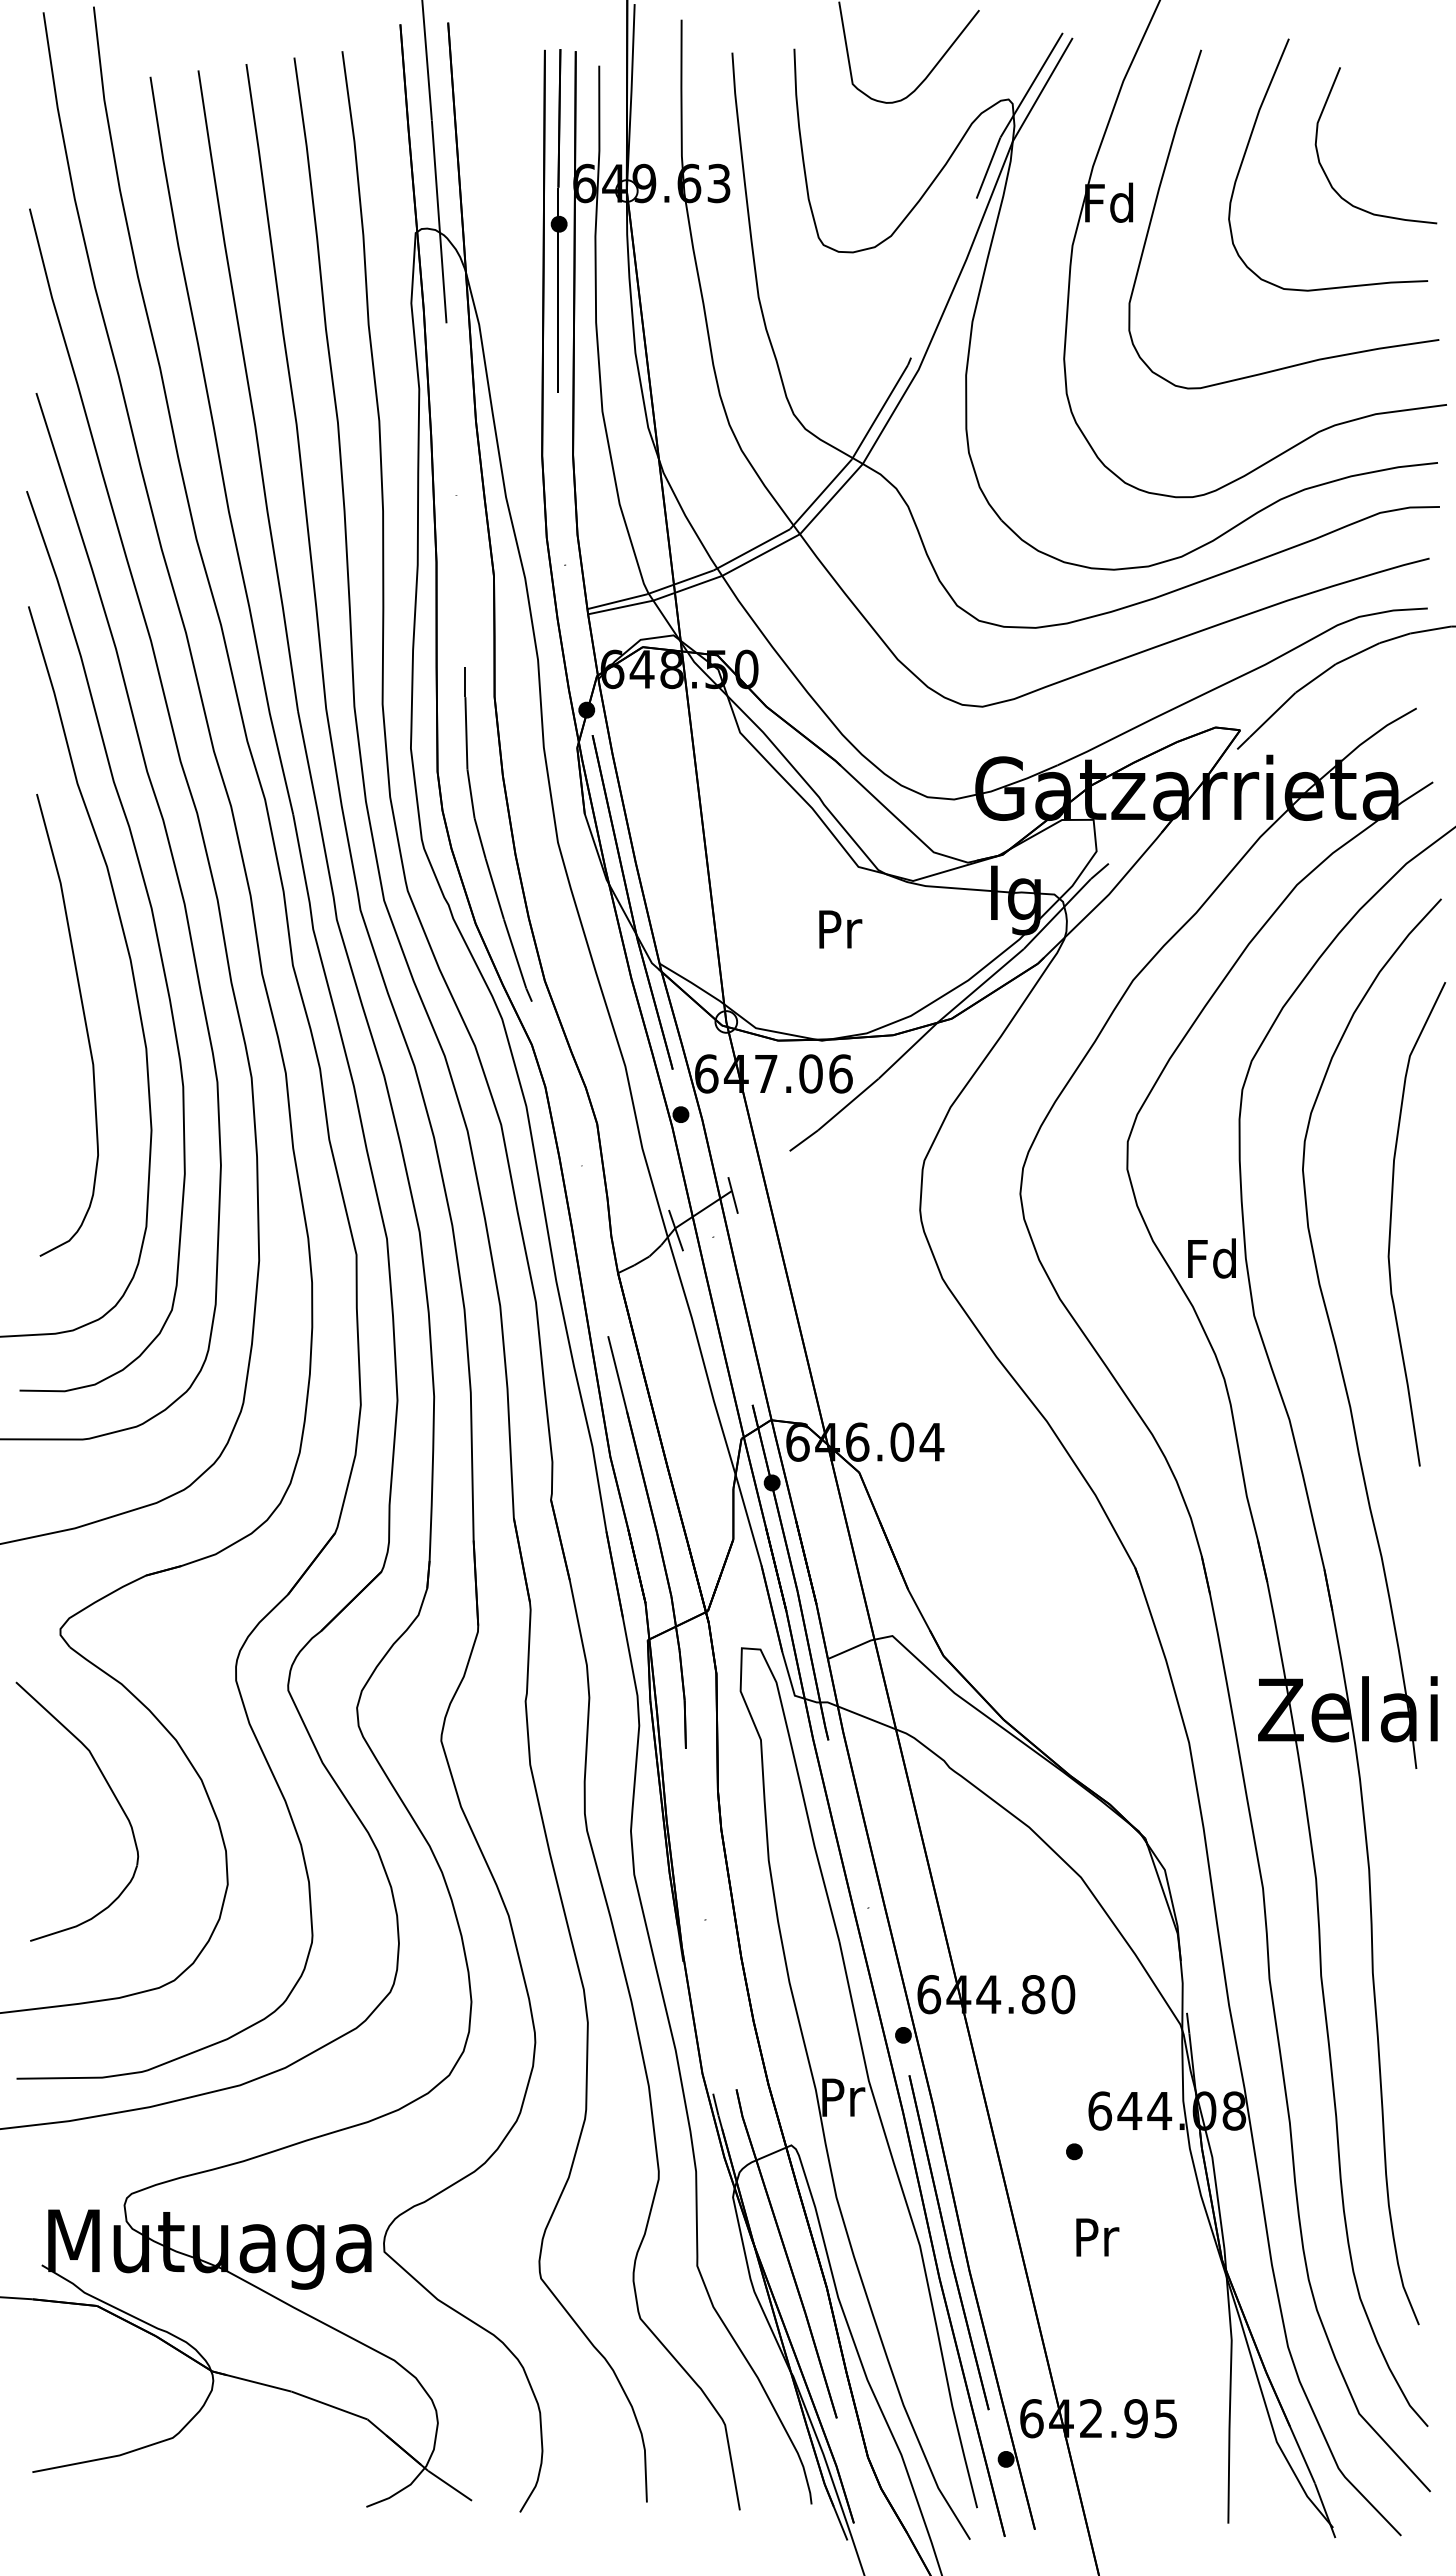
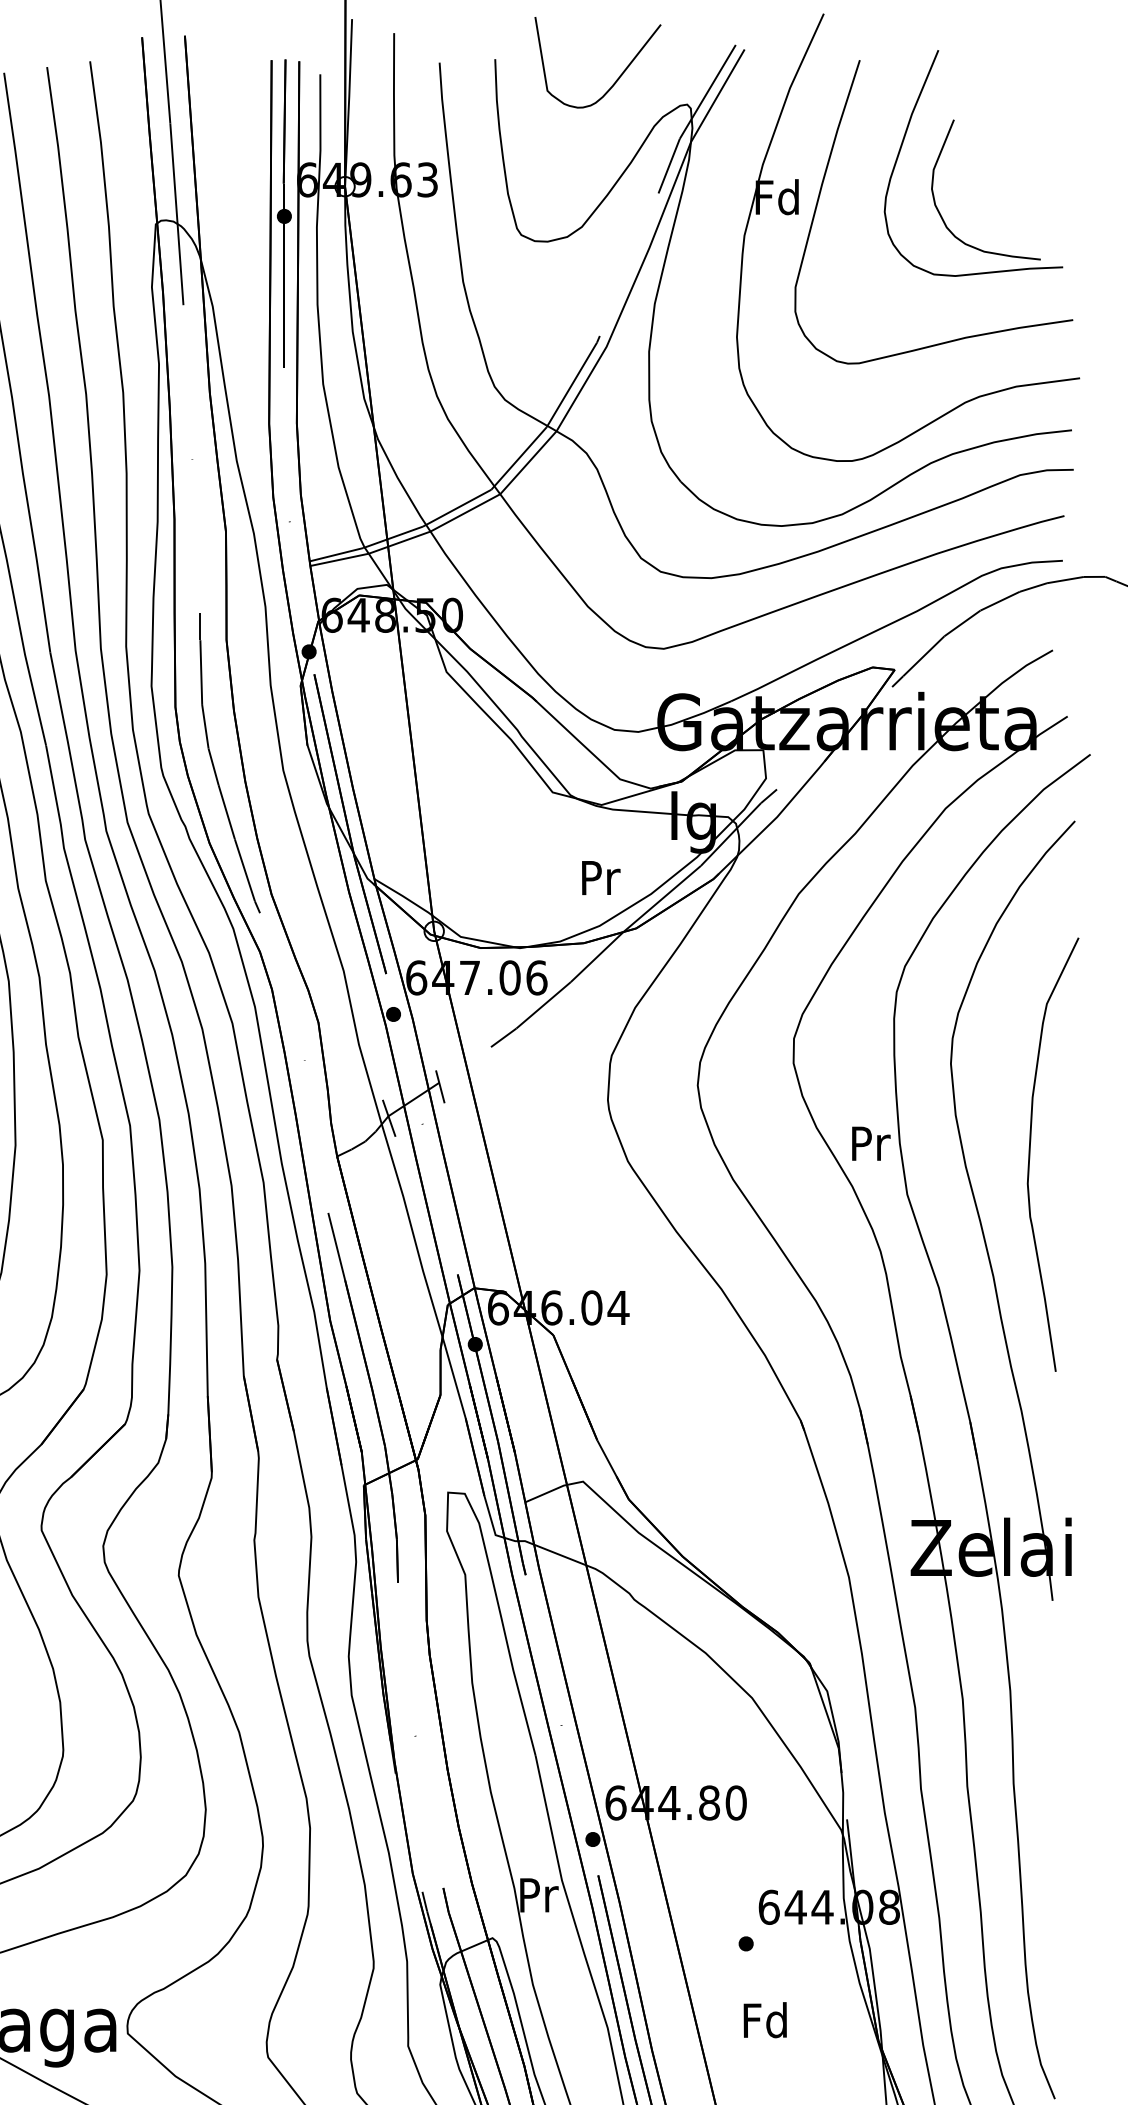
curve: (1327, 175) -> (942, 216), moved
text: (840, 929) -> (601, 878), moved
curve: (1391, 1224) -> (1030, 1154), moved
text: (1211, 1258) -> (869, 1143), Fd -> Pr
text: (1095, 2236) -> (765, 2019), Pr -> Fd

